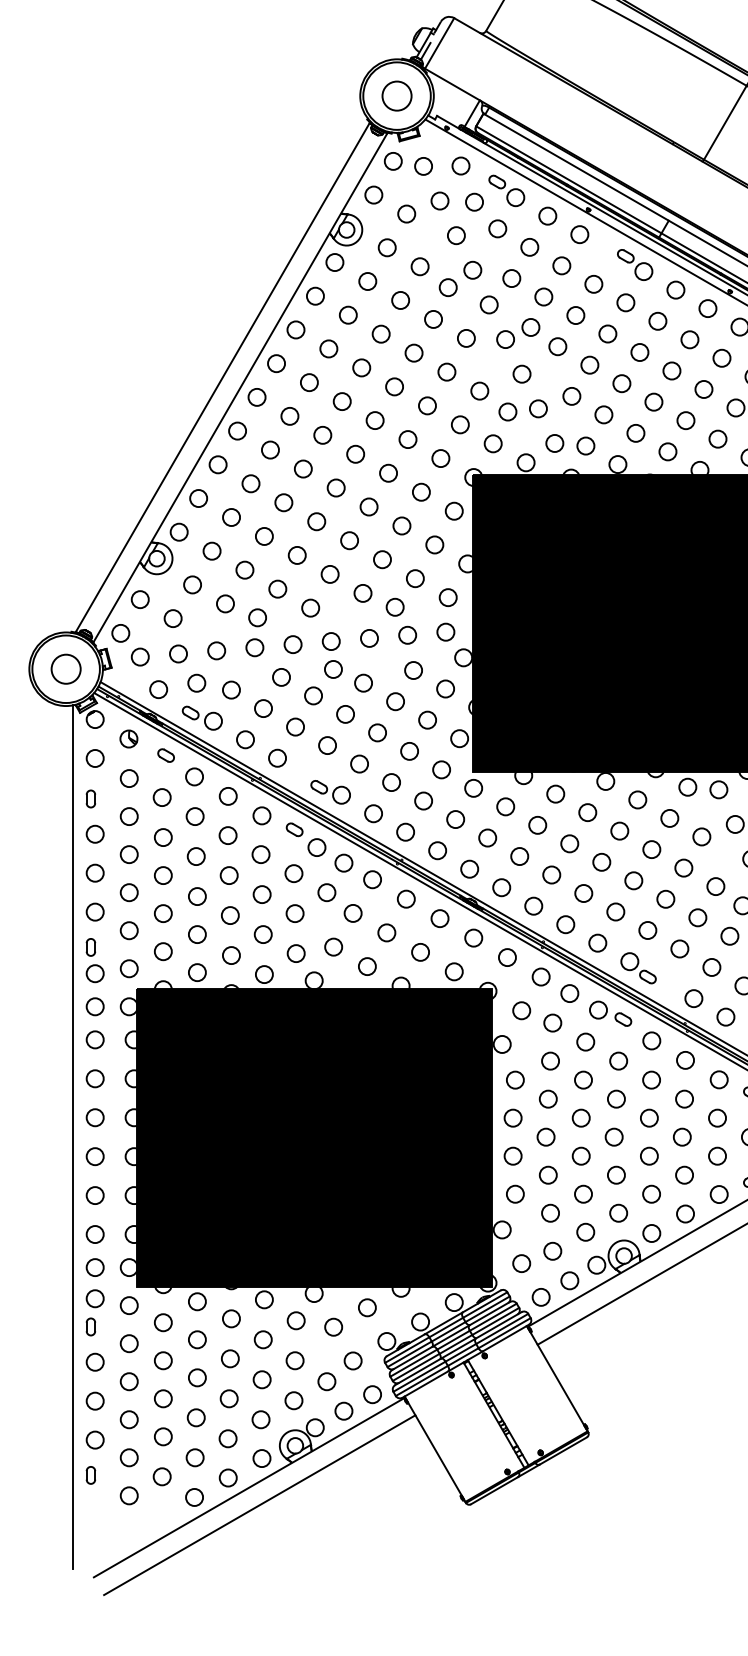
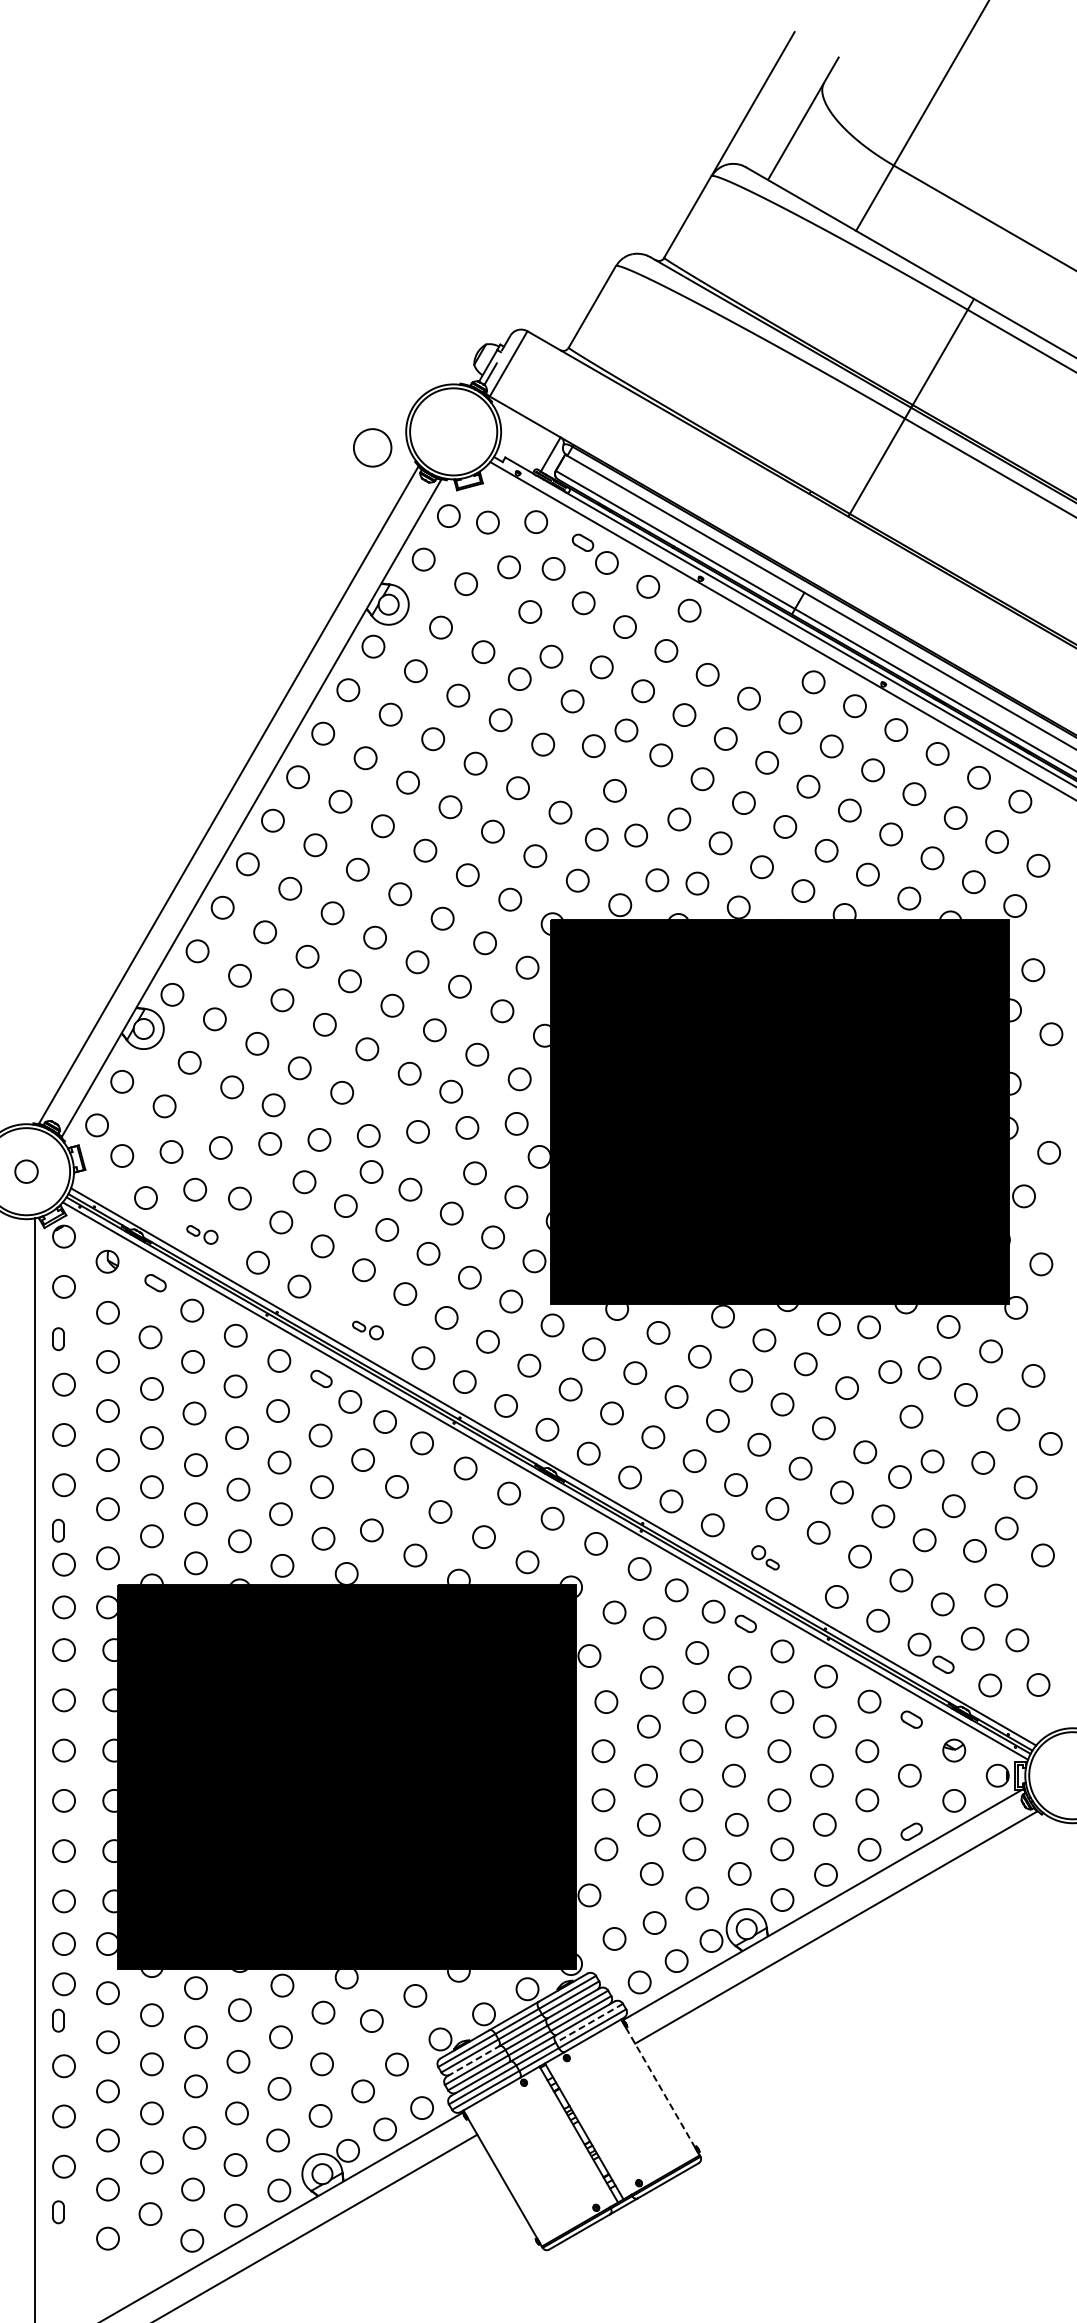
circle: (396, 95) -> (372, 447), moved
part: (634, 264) -> (760, 649), removed
circle: (66, 669) -> (26, 1171), size x0.6
part: (202, 717) -> (202, 1234), size x0.6
part: (330, 792) -> (367, 1330), size x0.6
part: (638, 968) -> (765, 1557), size x0.6
line: (502, 1329) -> (589, 2023), solid -> dashed
line: (412, 1357) -> (473, 2060), solid -> dashed
line: (557, 1378) -> (660, 2087), solid -> dashed

